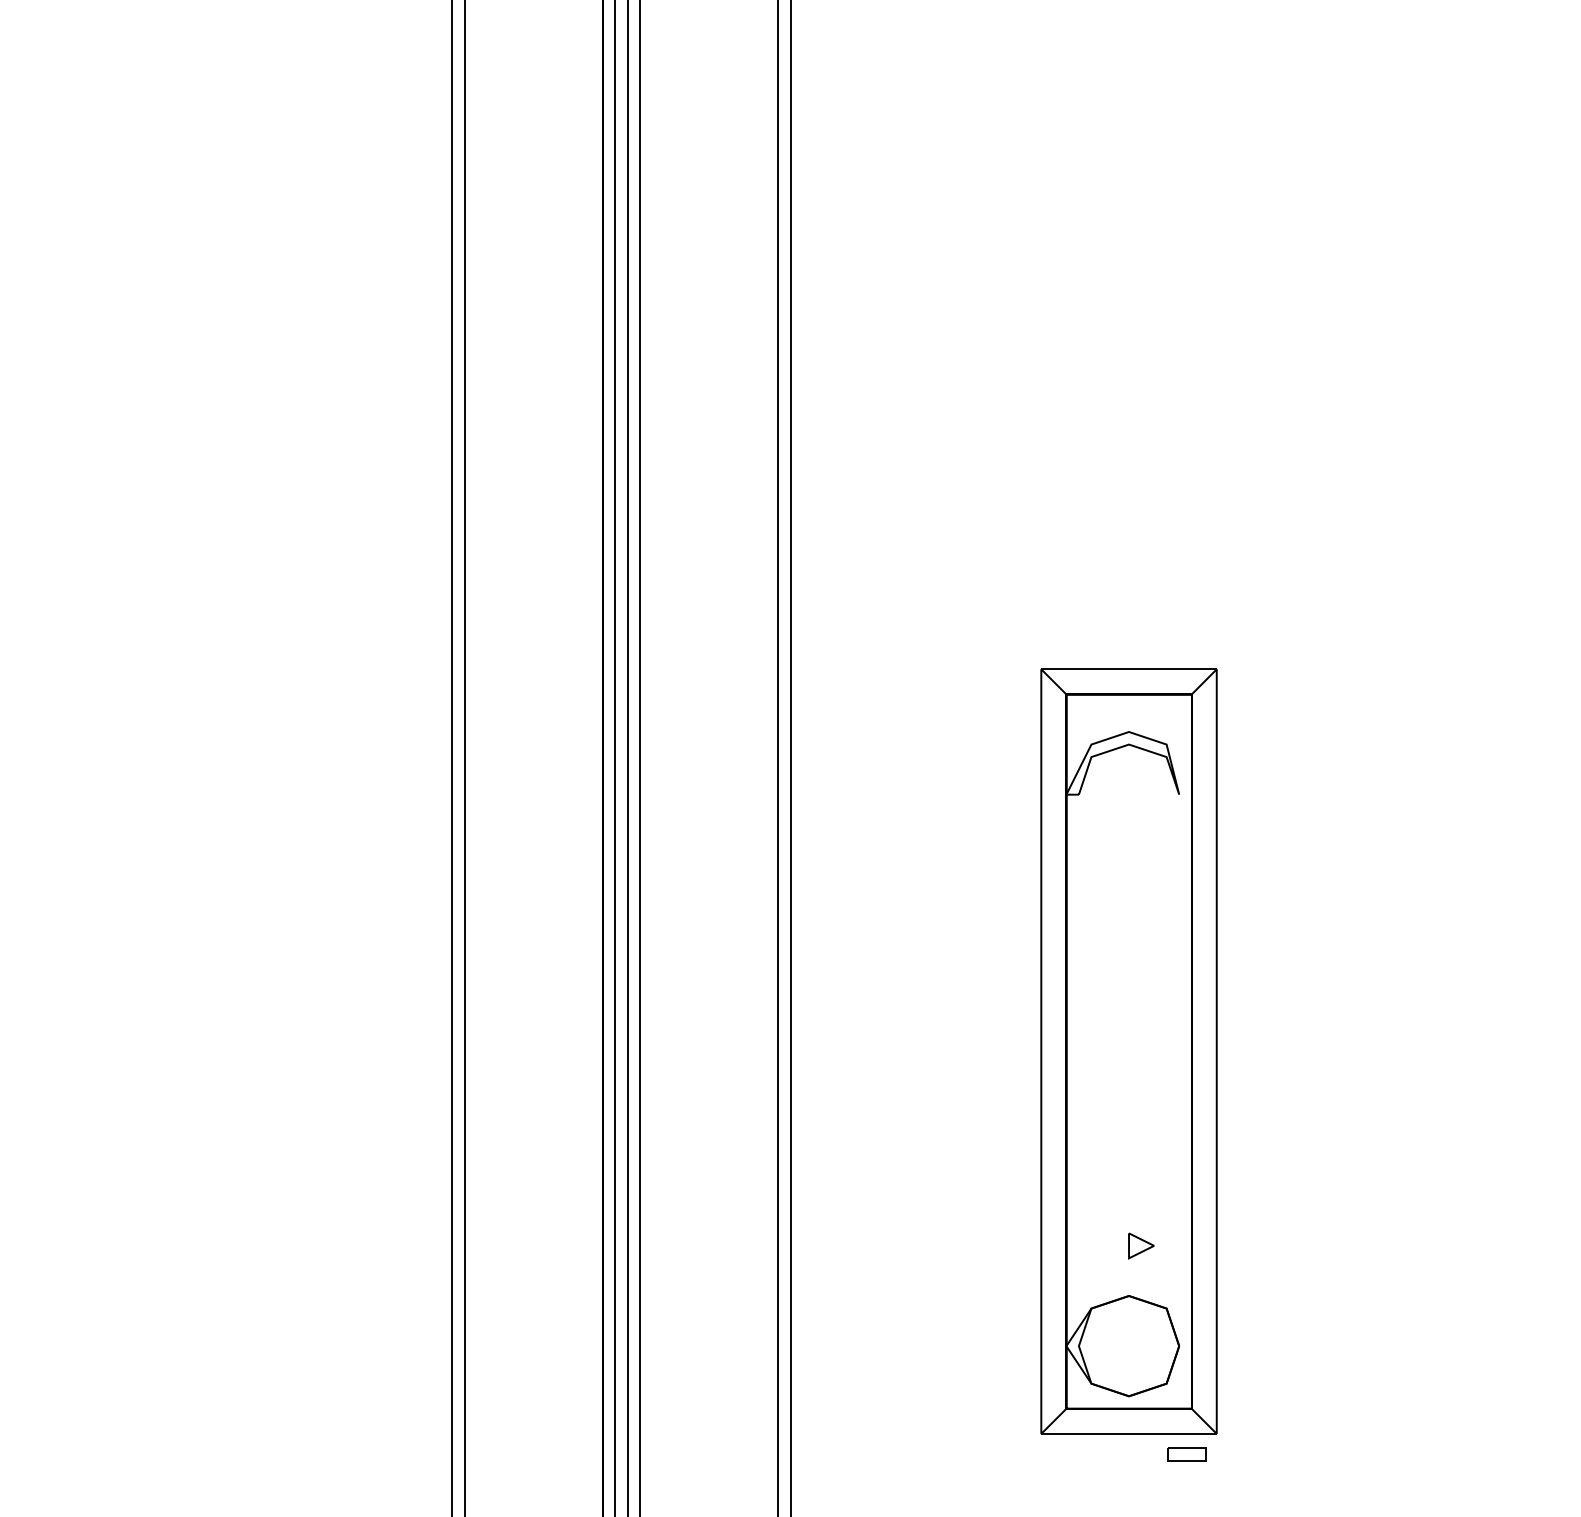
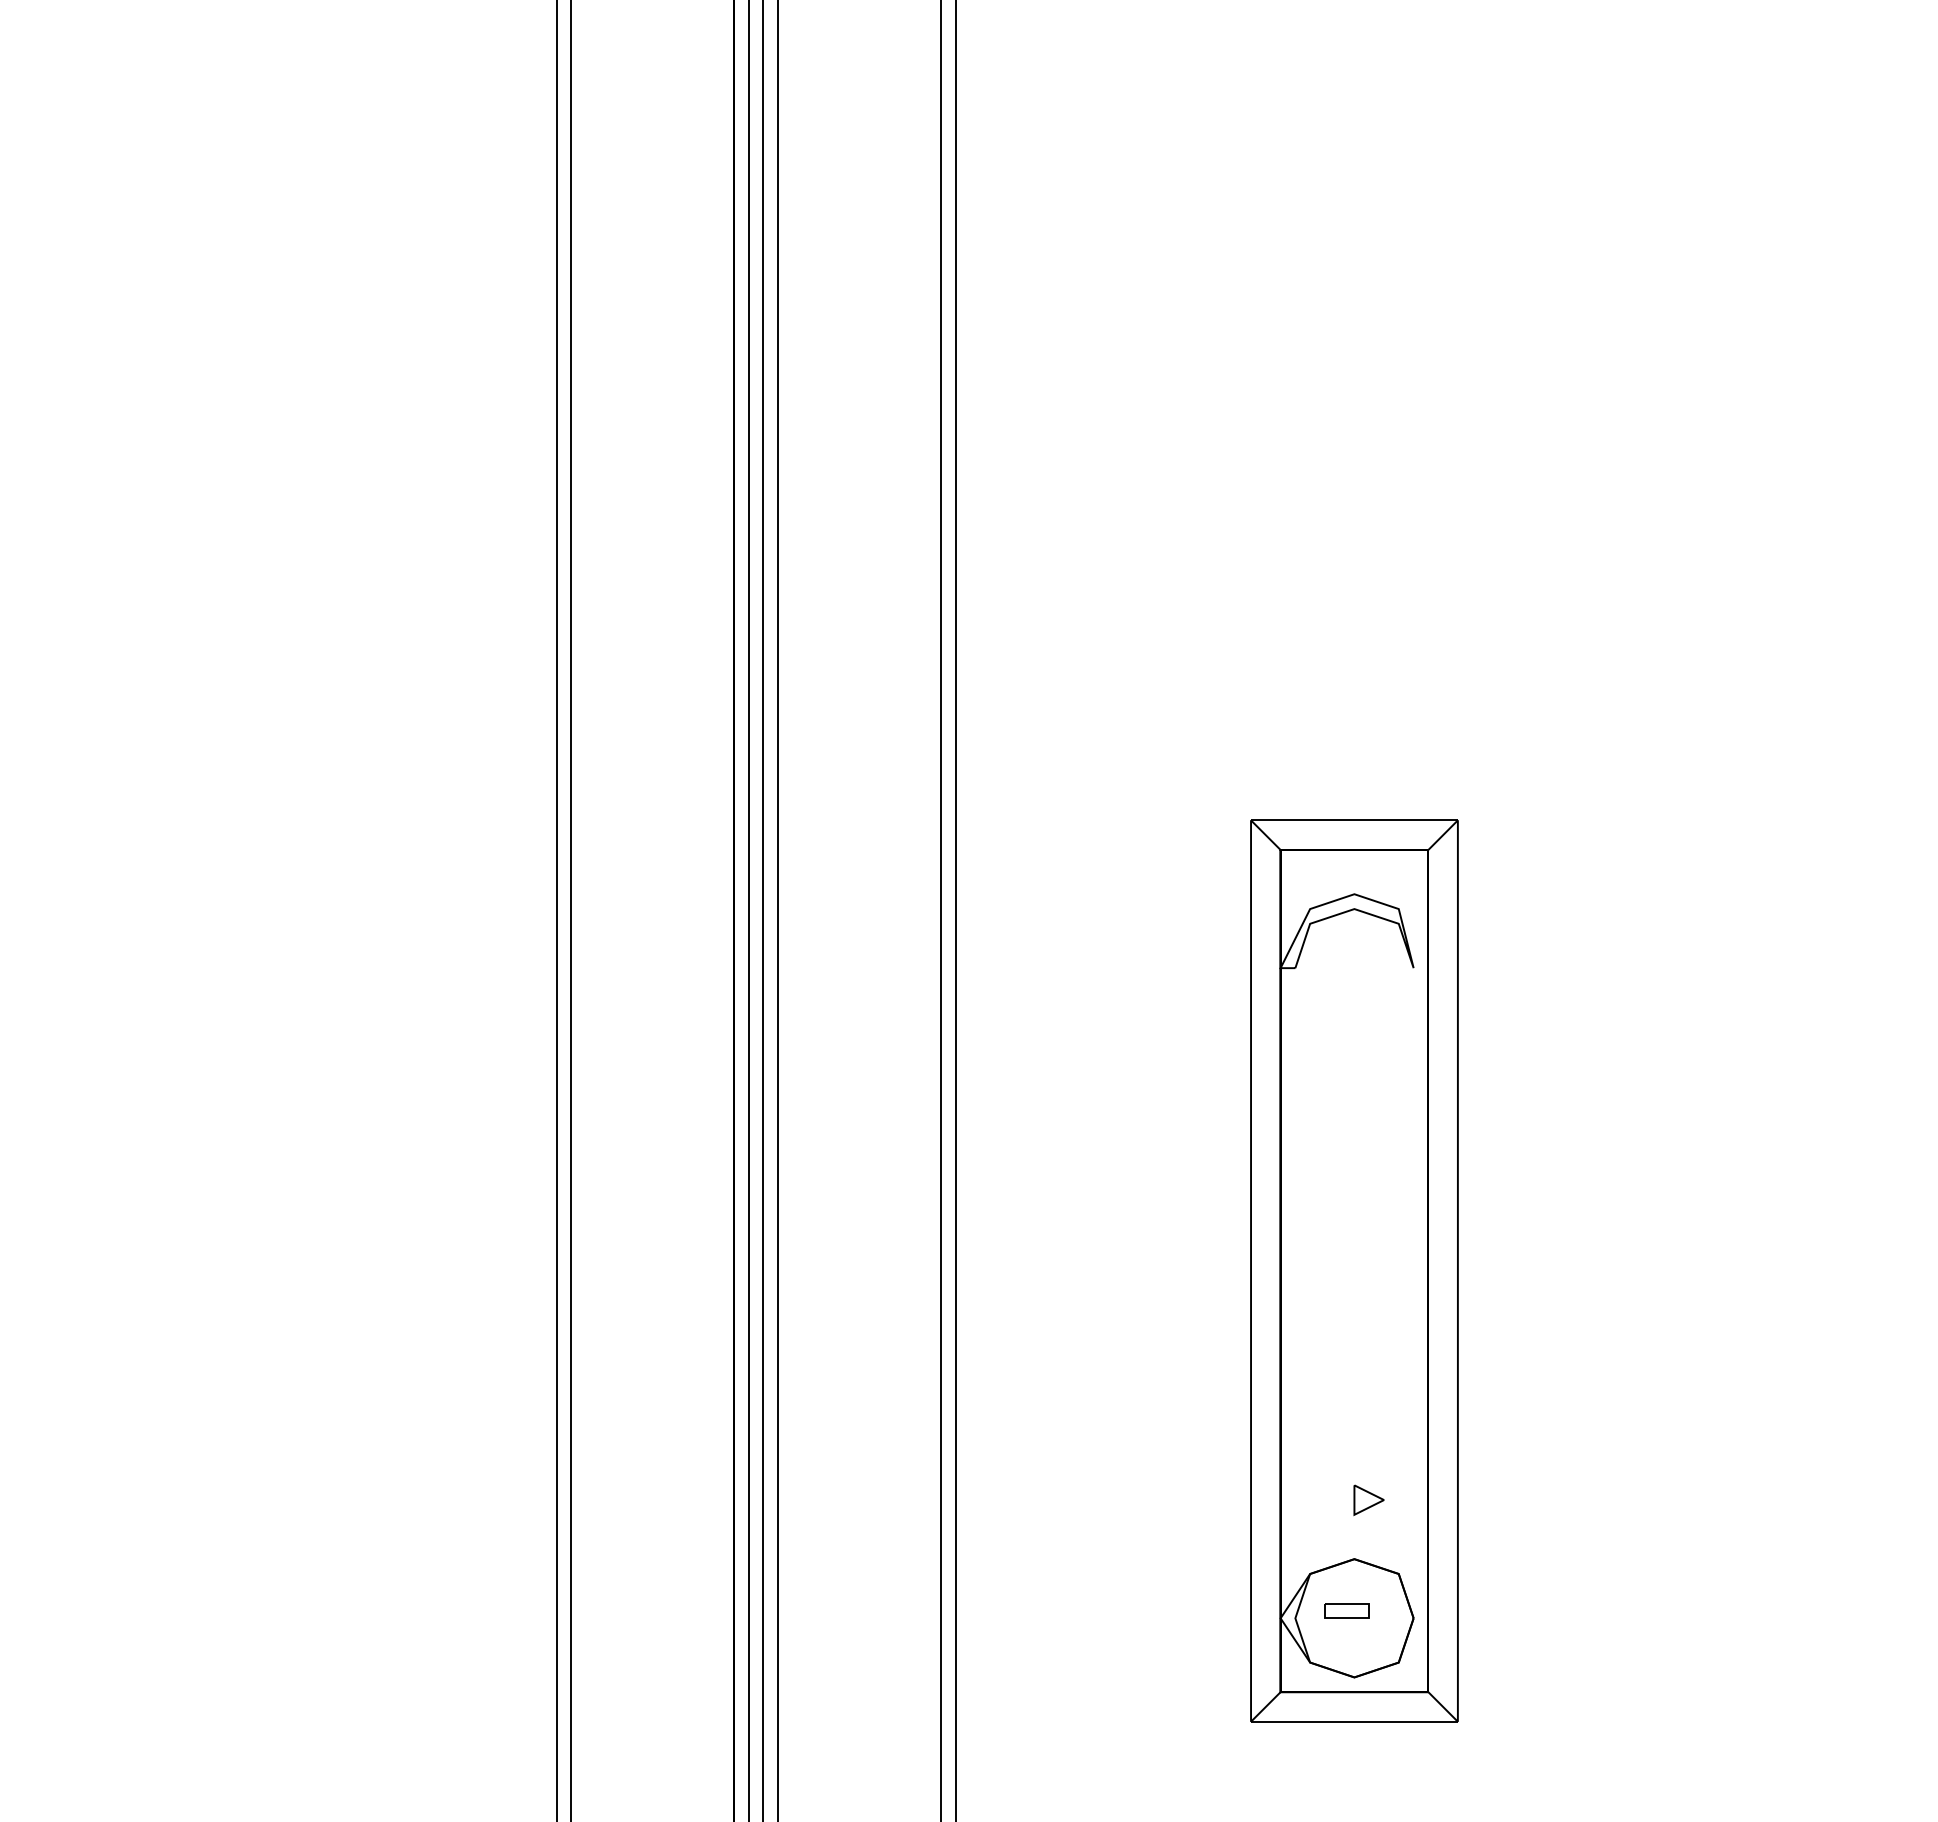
part: (1186, 1454) -> (1346, 1610), moved

